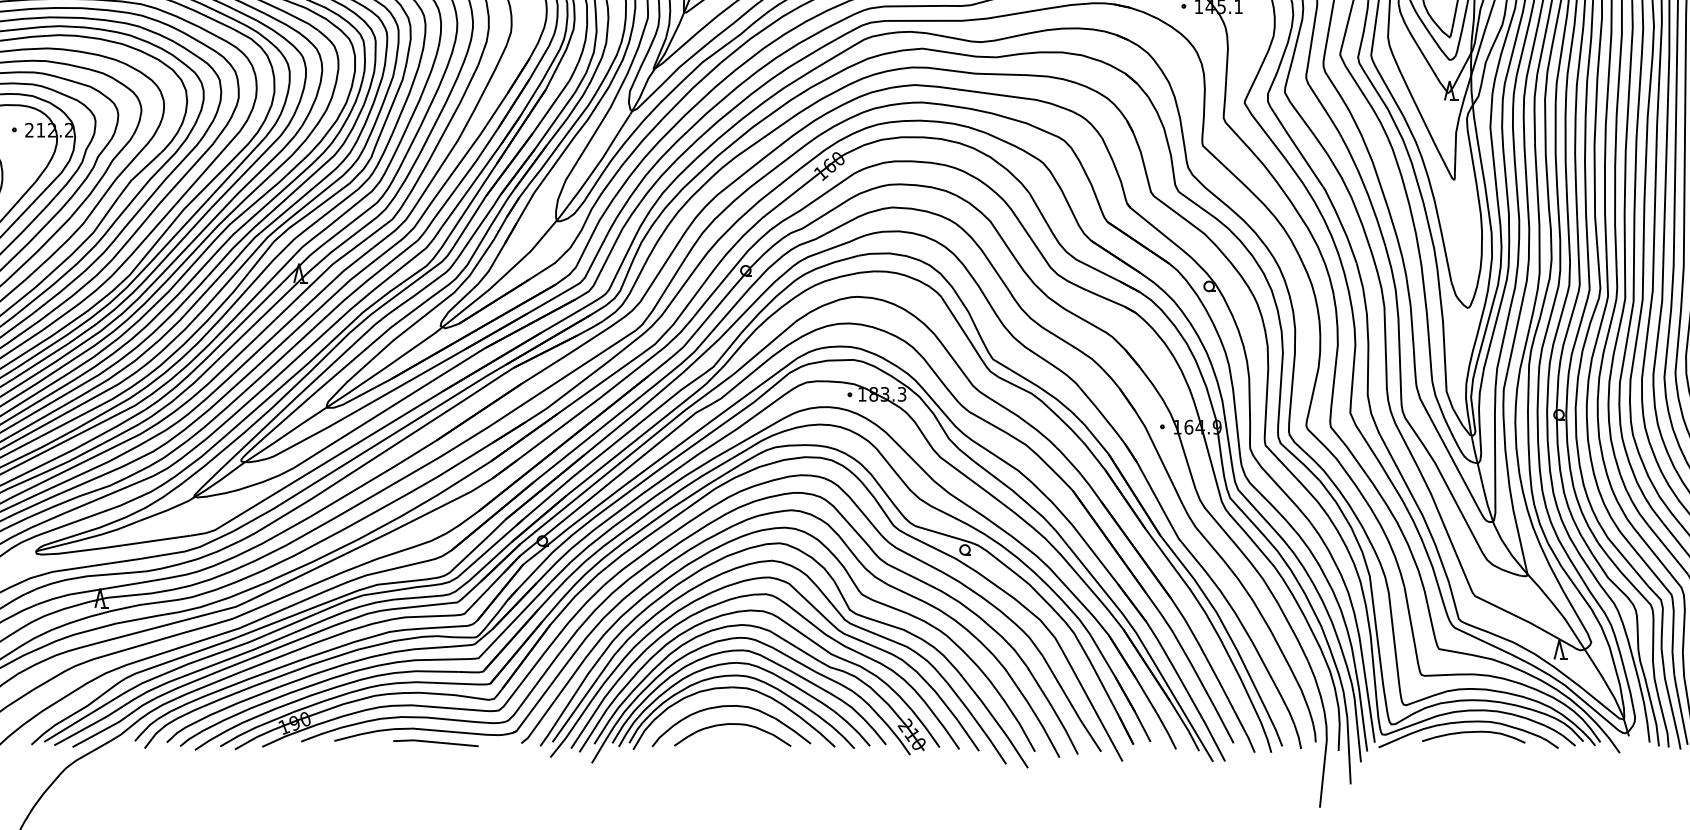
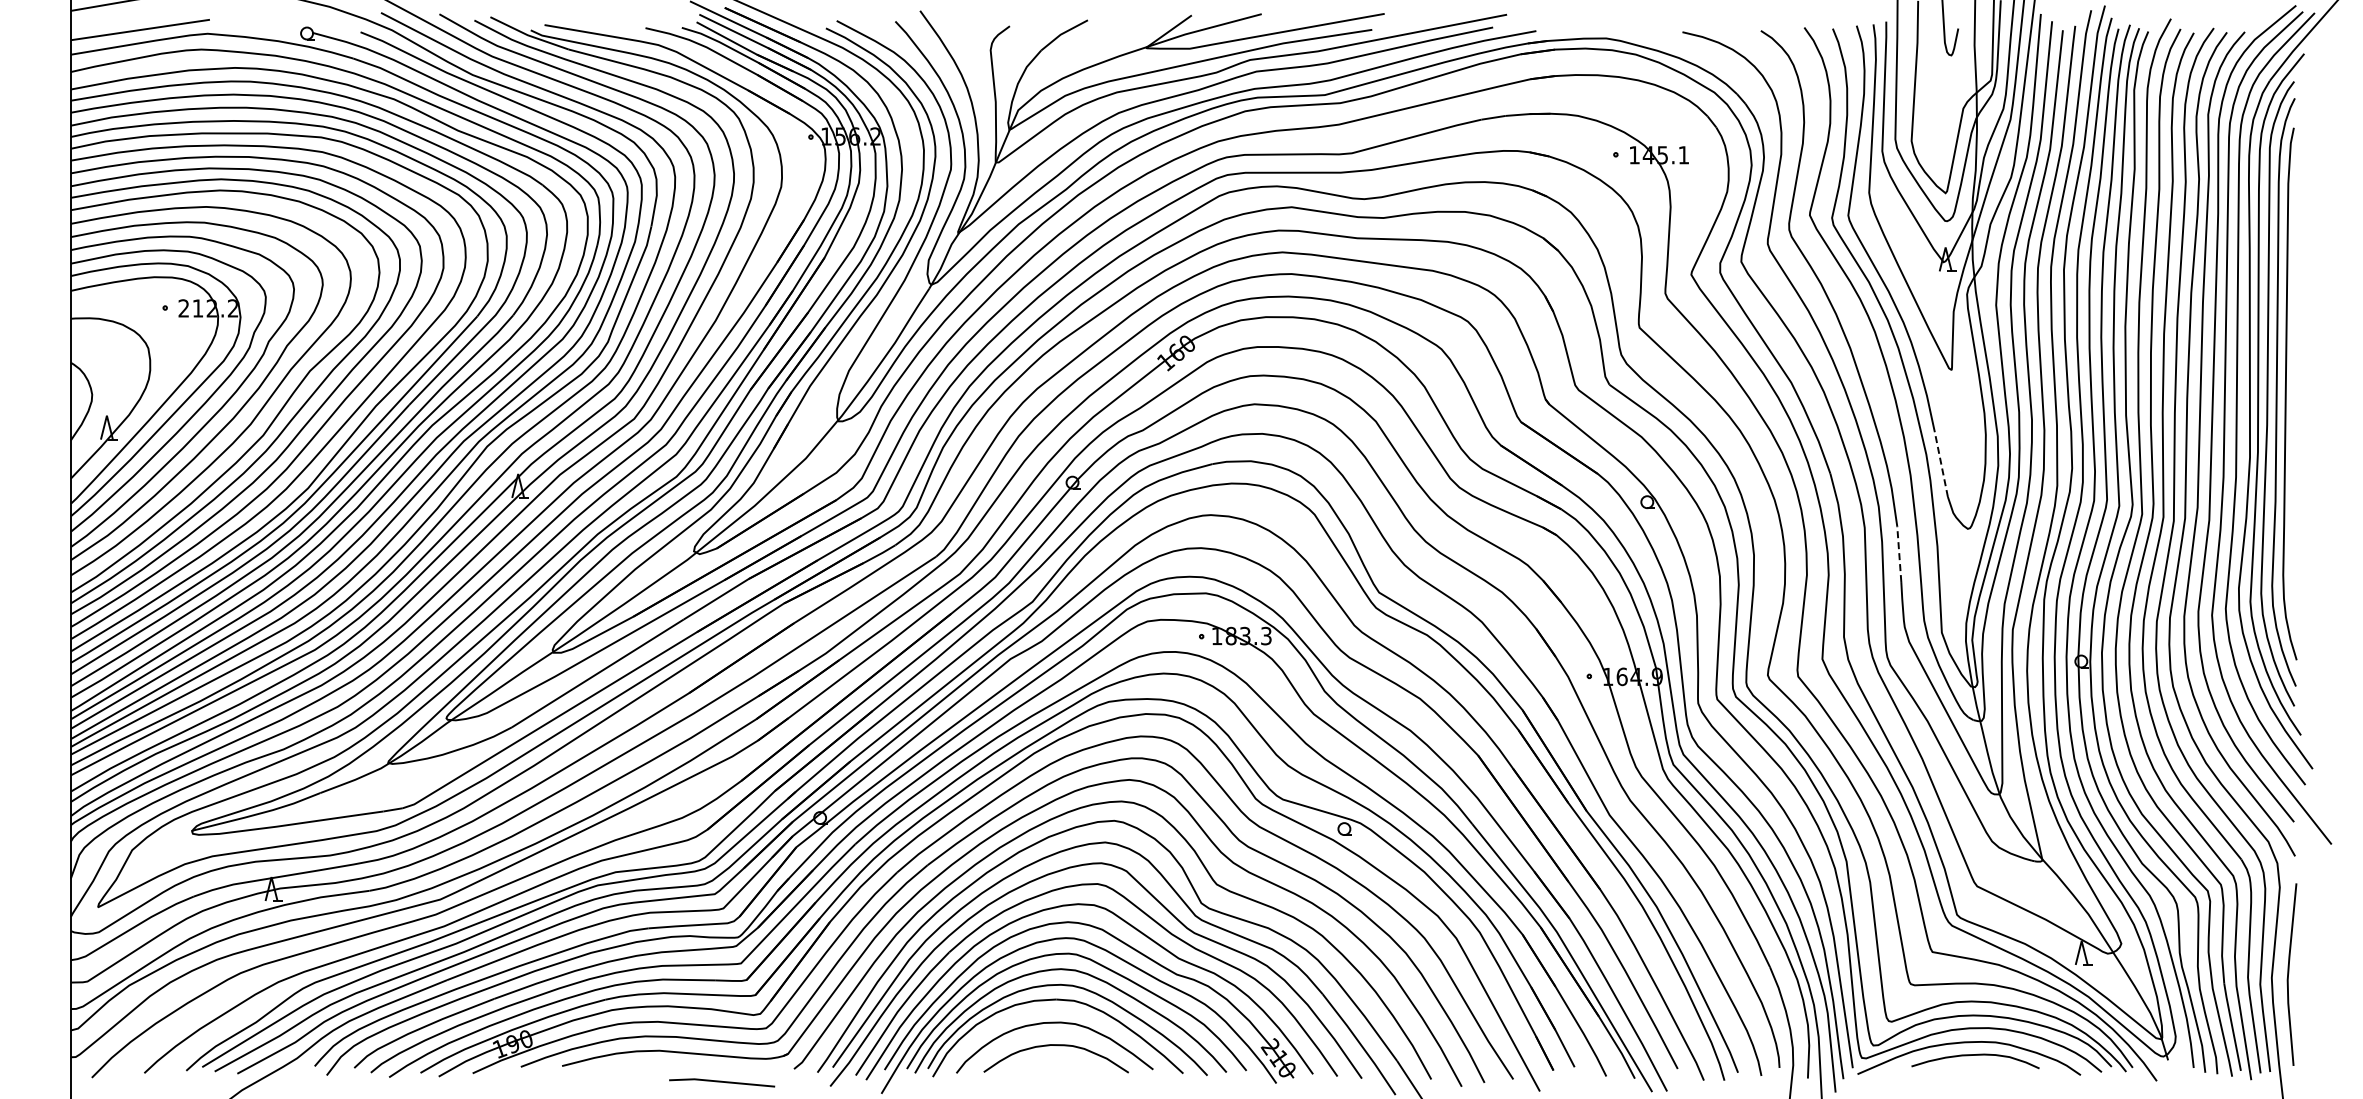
line: (1446, 256) -> (1941, 464), solid -> dashed
line: (1412, 328) -> (1899, 554), solid -> dashed
line: (436, 742) -> (722, 1082), moved

